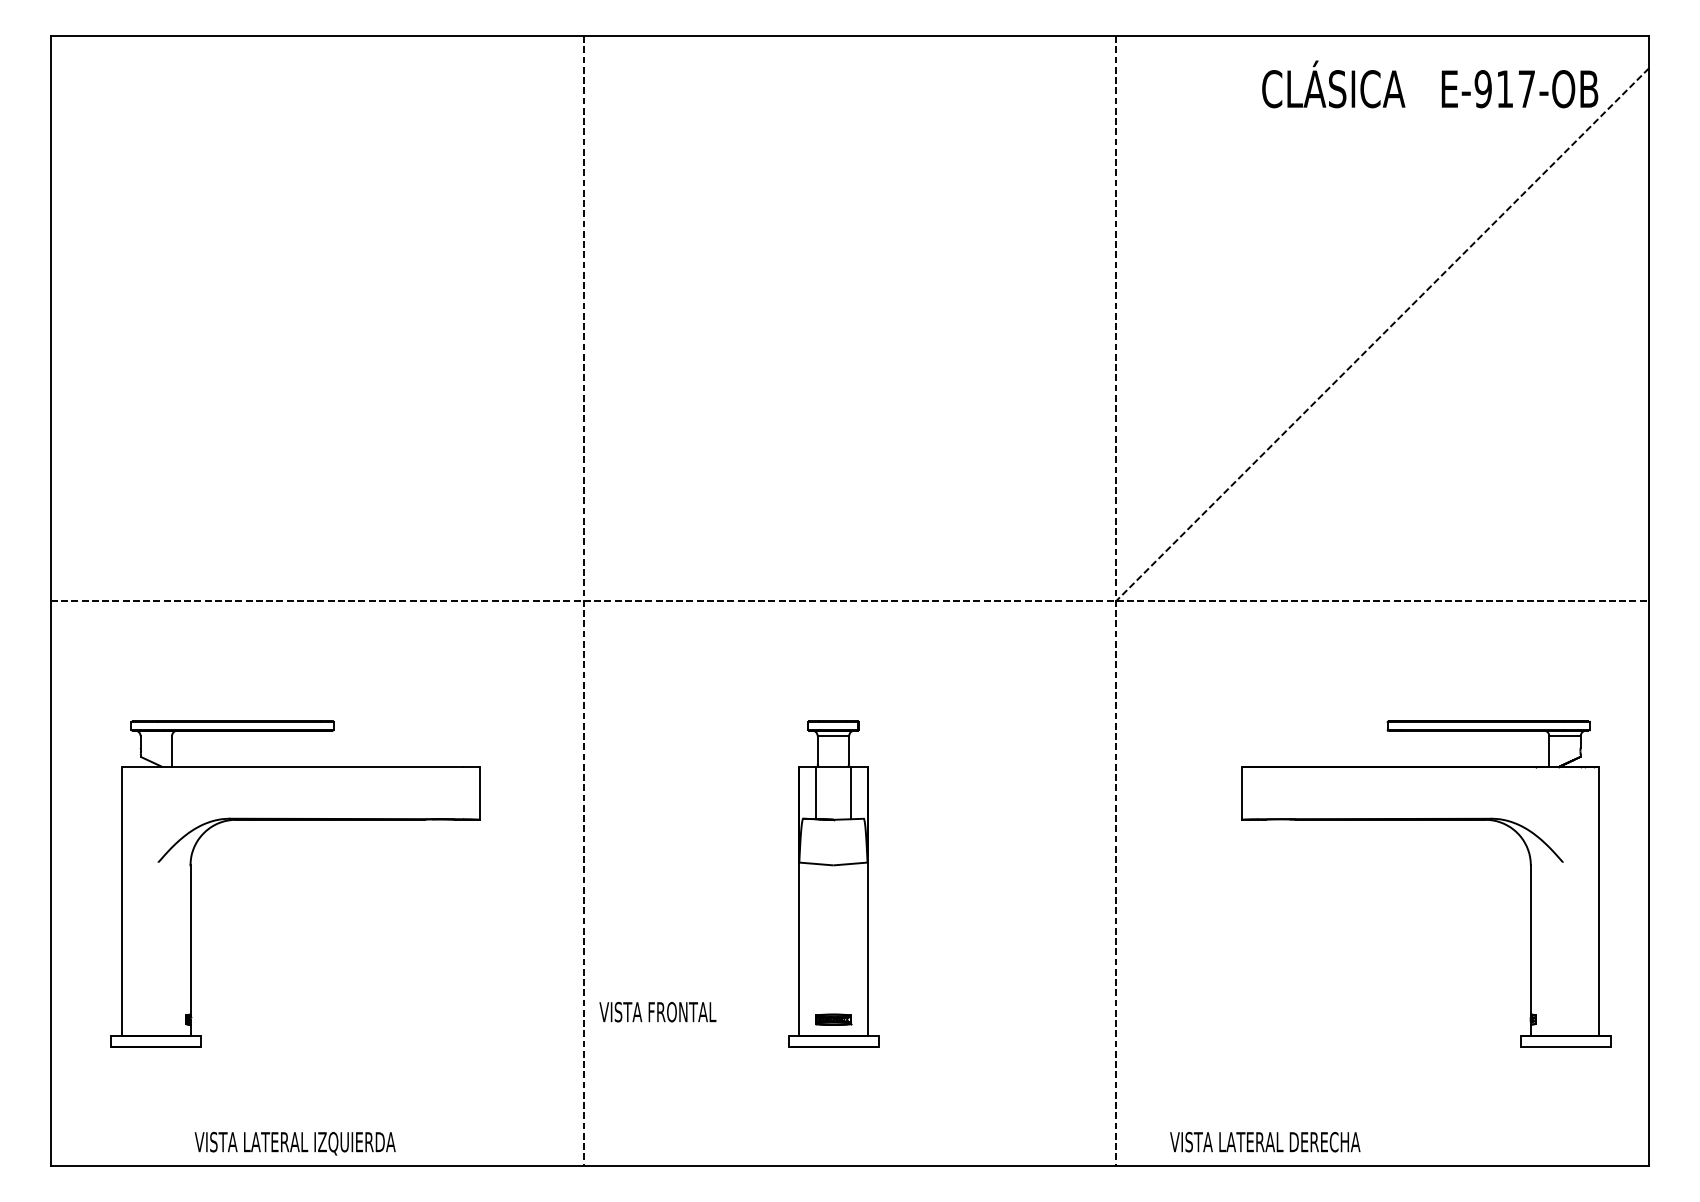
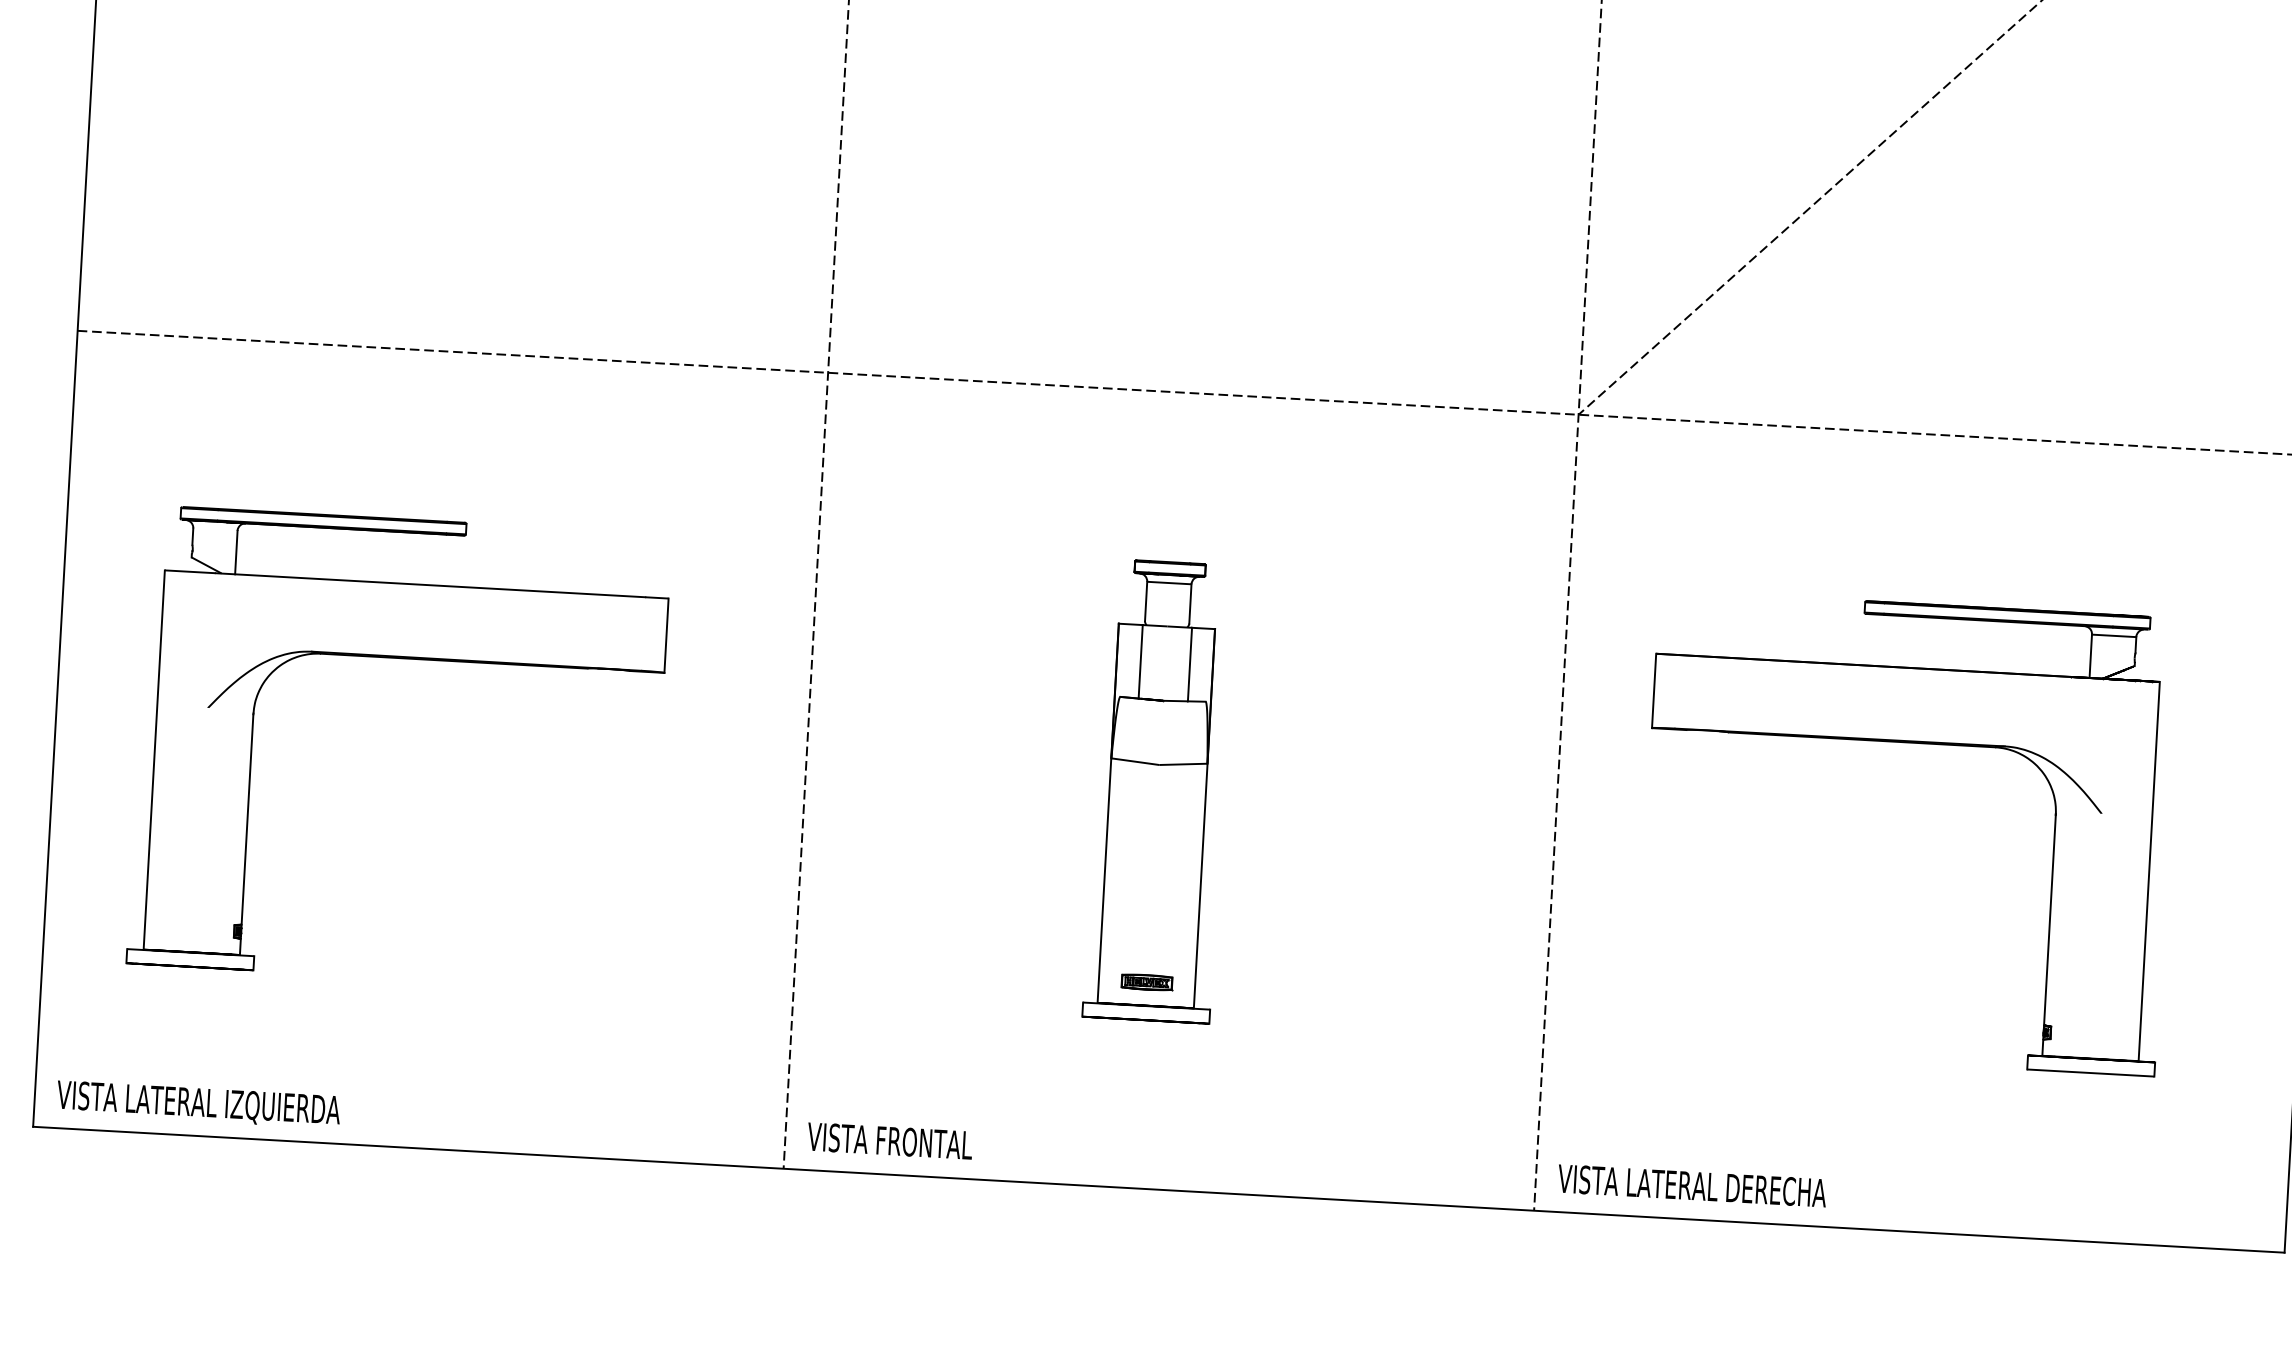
part: (1426, 820) -> (1912, 743), moved
text: (657, 1011) -> (889, 1140), moved
text: (1265, 1141) -> (1692, 1185), moved
text: (294, 1143) -> (197, 1104), moved

